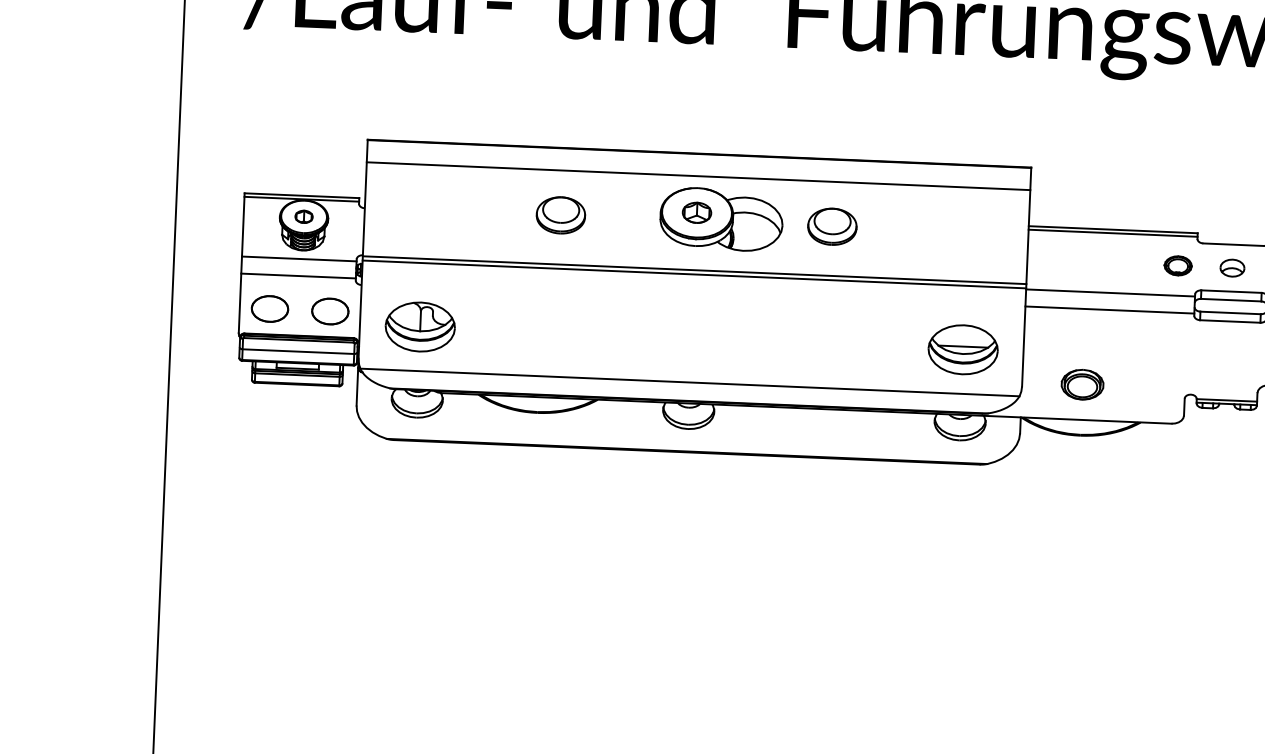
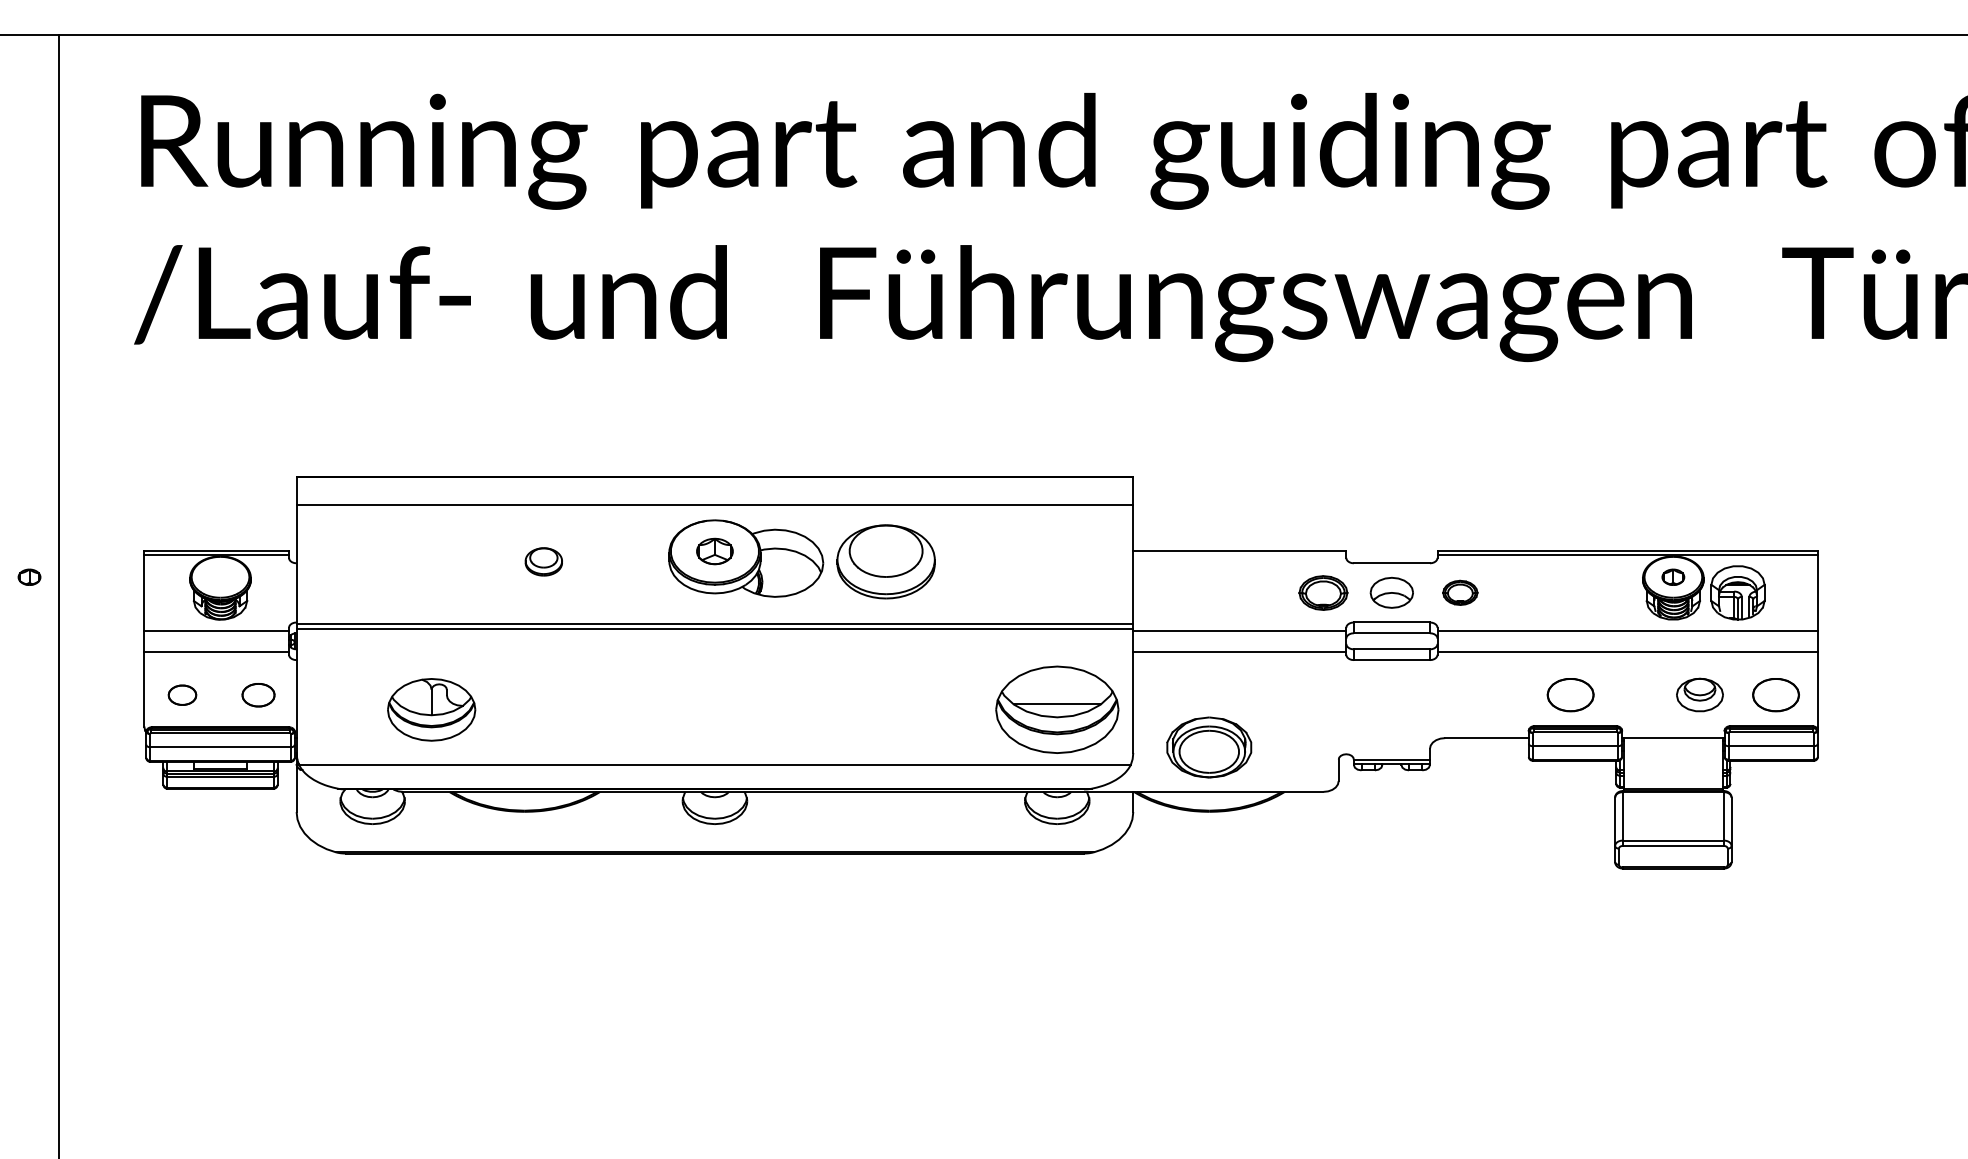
part: (560, 215) -> (543, 561), size x0.6
part: (304, 216) -> (29, 576), moved
part: (831, 226) -> (885, 561), size x1.6
line: (1112, 233) -> (1239, 555), removed
part: (1178, 265) -> (1323, 592), size x1.4
part: (1232, 267) -> (1391, 592), size x1.4
part: (270, 309) -> (182, 695), size x0.6
part: (330, 311) -> (258, 695), size x0.7
part: (420, 326) -> (431, 709), moved
part: (962, 349) -> (1056, 709), size x1.4
part: (1082, 384) -> (1209, 747), size x1.6

